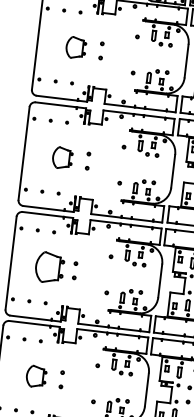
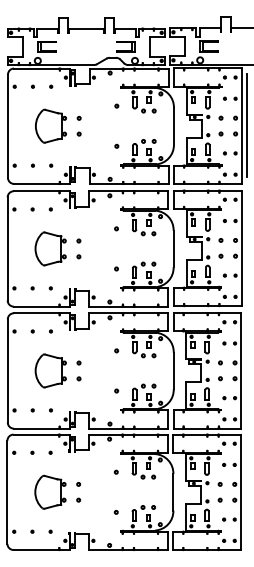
part: (75, 47) -> (50, 125), size x1.43
part: (62, 157) -> (50, 248), size x1.43
part: (36, 376) -> (50, 491), size x1.43

